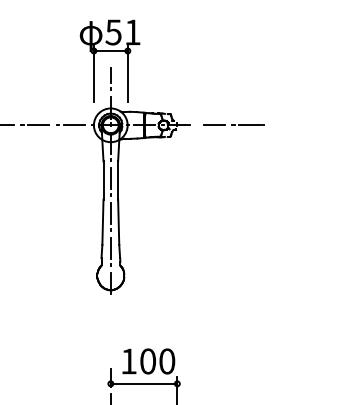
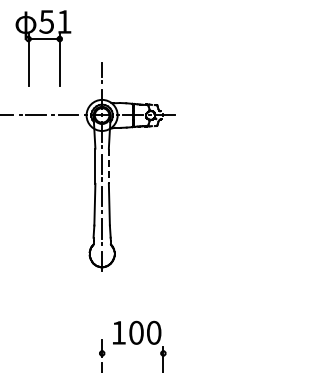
part: (110, 51) -> (43, 39), moved
line: (233, 124) -> (215, 114), removed
line: (117, 180) -> (108, 166), solid -> dashed
line: (143, 383) -> (132, 353), removed

